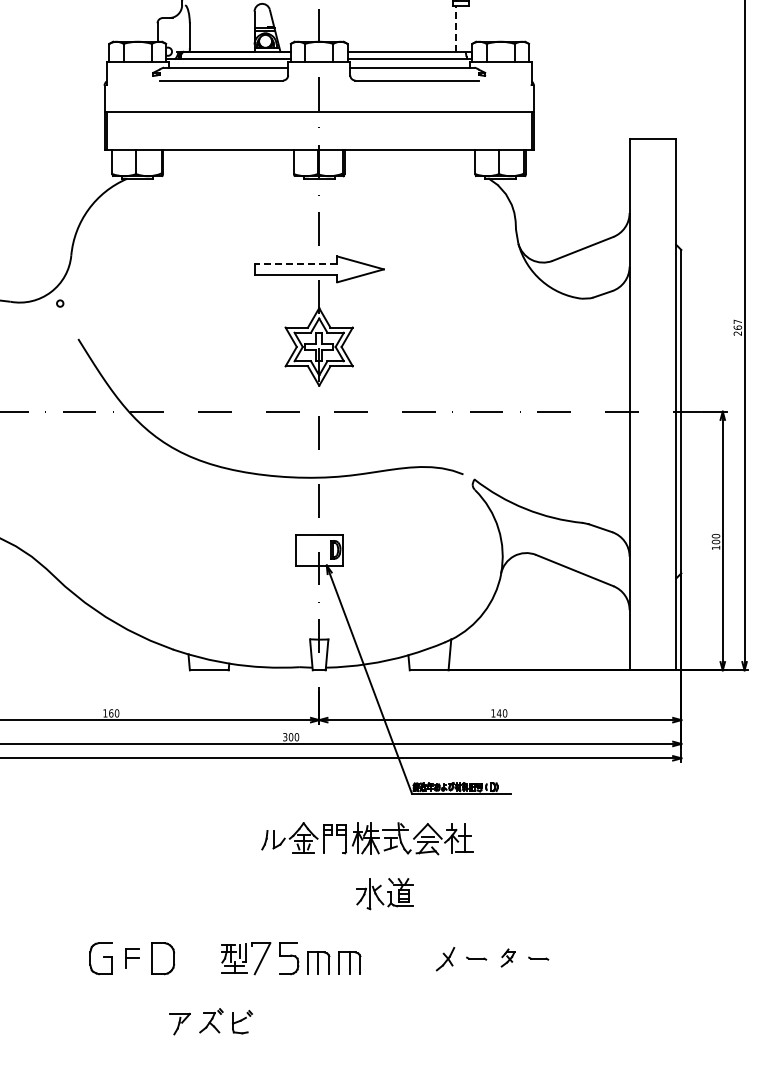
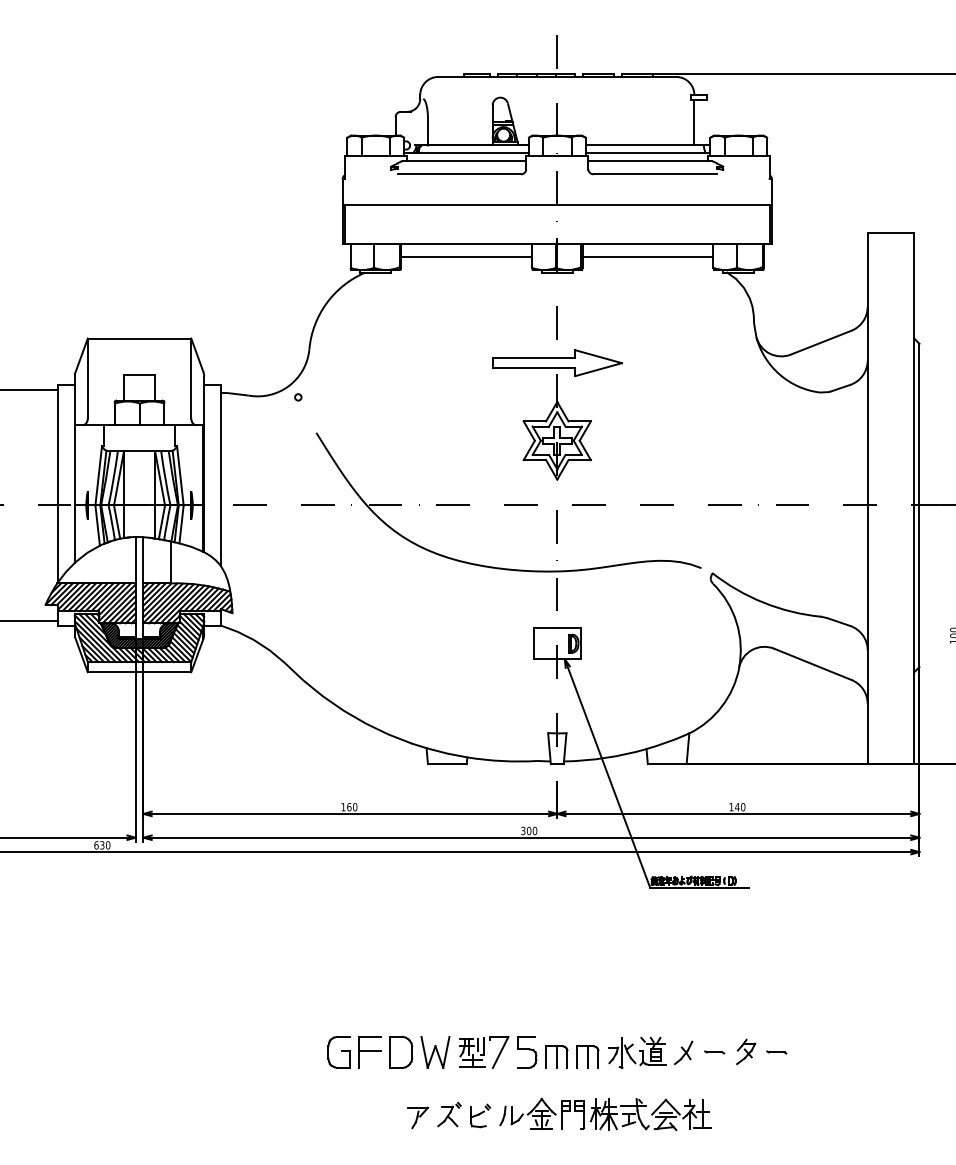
line: (456, 28) -> (694, 122), dashed -> solid
line: (228, 163) -> (466, 257), added
line: (409, 163) -> (647, 257), added
line: (295, 264) -> (533, 358), dashed -> solid
part: (367, 838) -> (605, 1114), moved
part: (385, 893) -> (637, 1052), moved
part: (508, 957) -> (746, 1051), size x1.43
part: (131, 958) -> (369, 1052), size x1.67
part: (197, 958) -> (435, 1052), added

